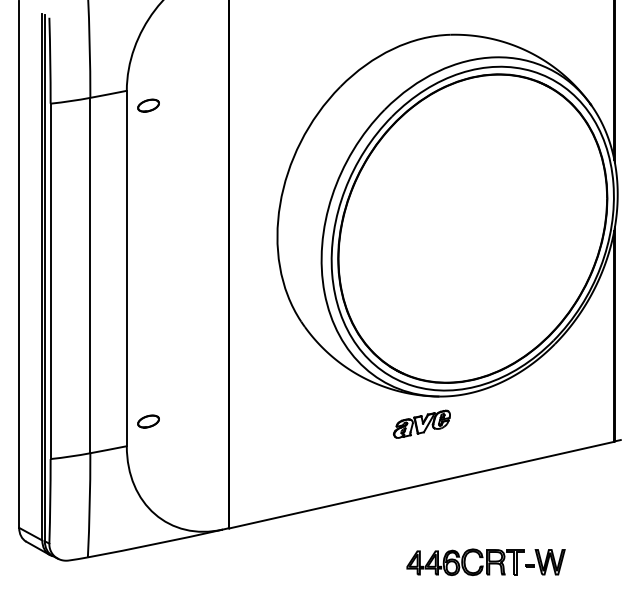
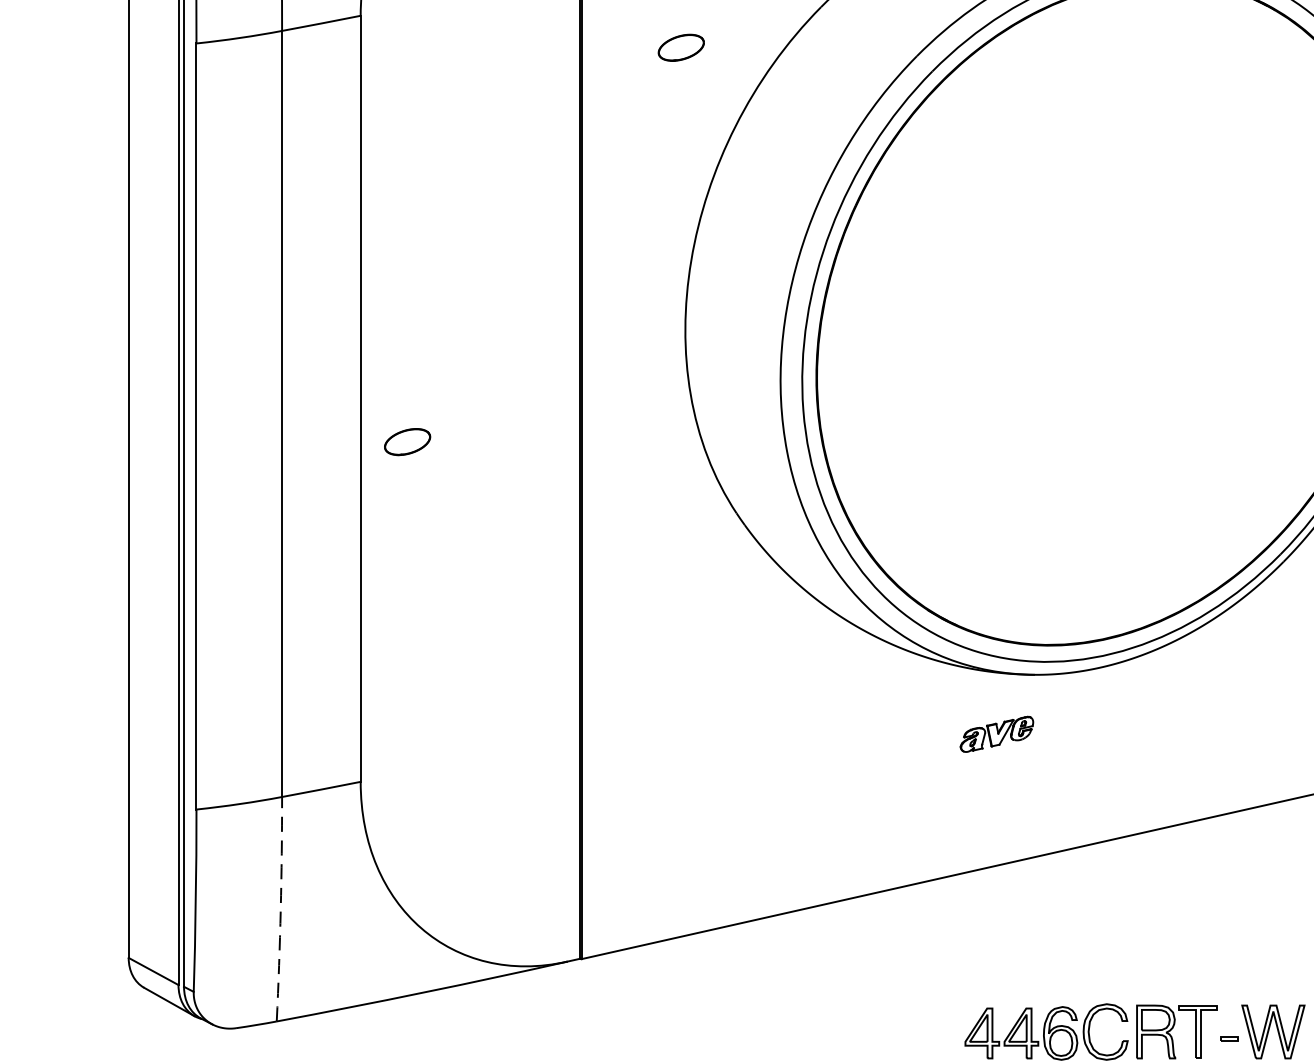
part: (148, 105) -> (681, 47), moved
part: (148, 421) -> (407, 441), moved
part: (421, 423) -> (995, 732), size x0.6
arc: (89, 505) -> (280, 909), solid -> dashed

